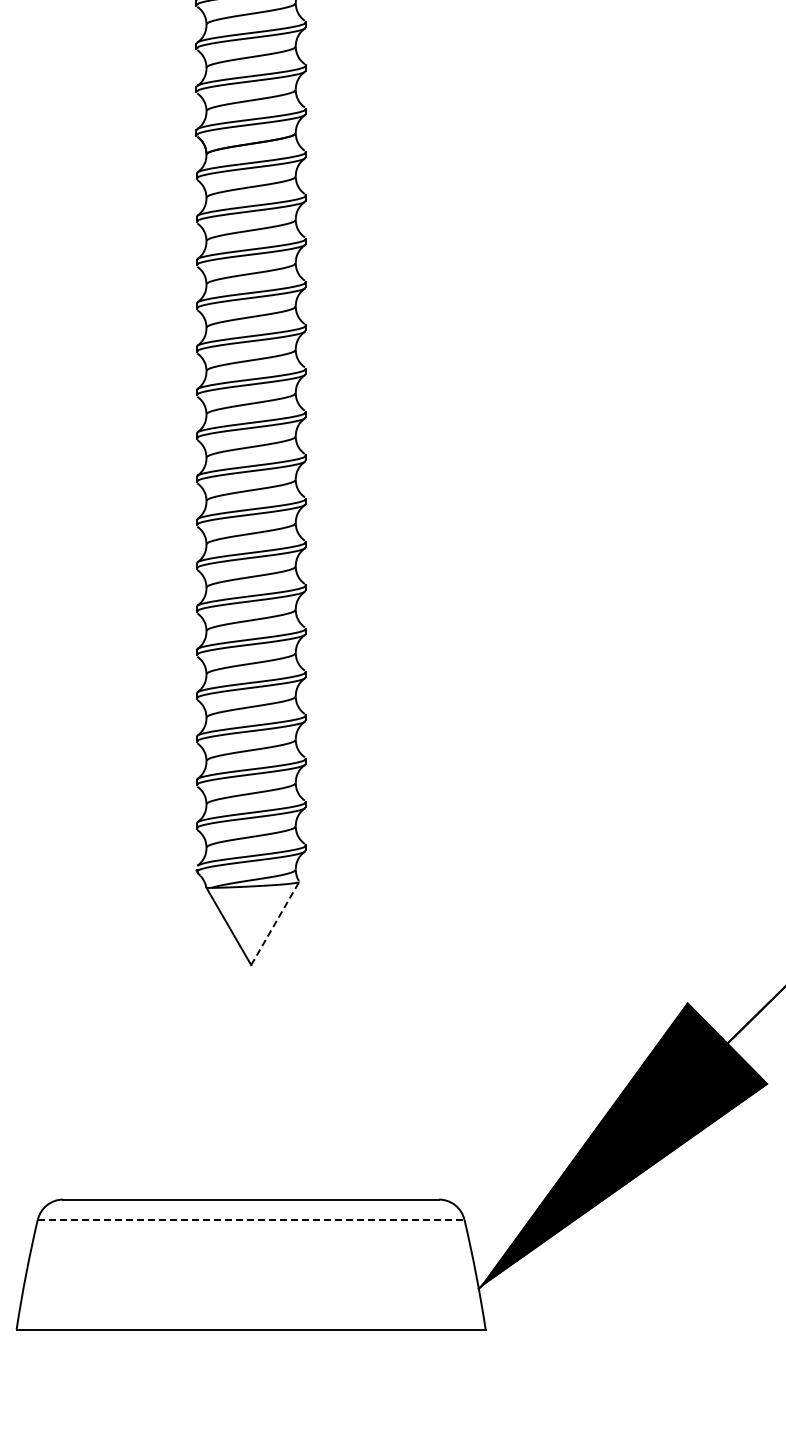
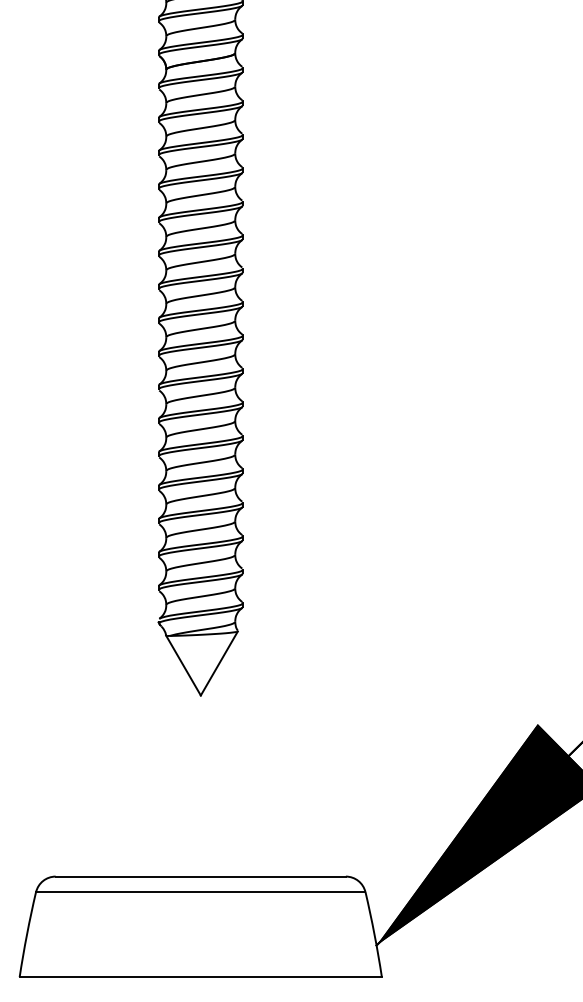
line: (275, 923) -> (219, 663), dashed -> solid
line: (251, 1219) -> (201, 891), dashed -> solid

